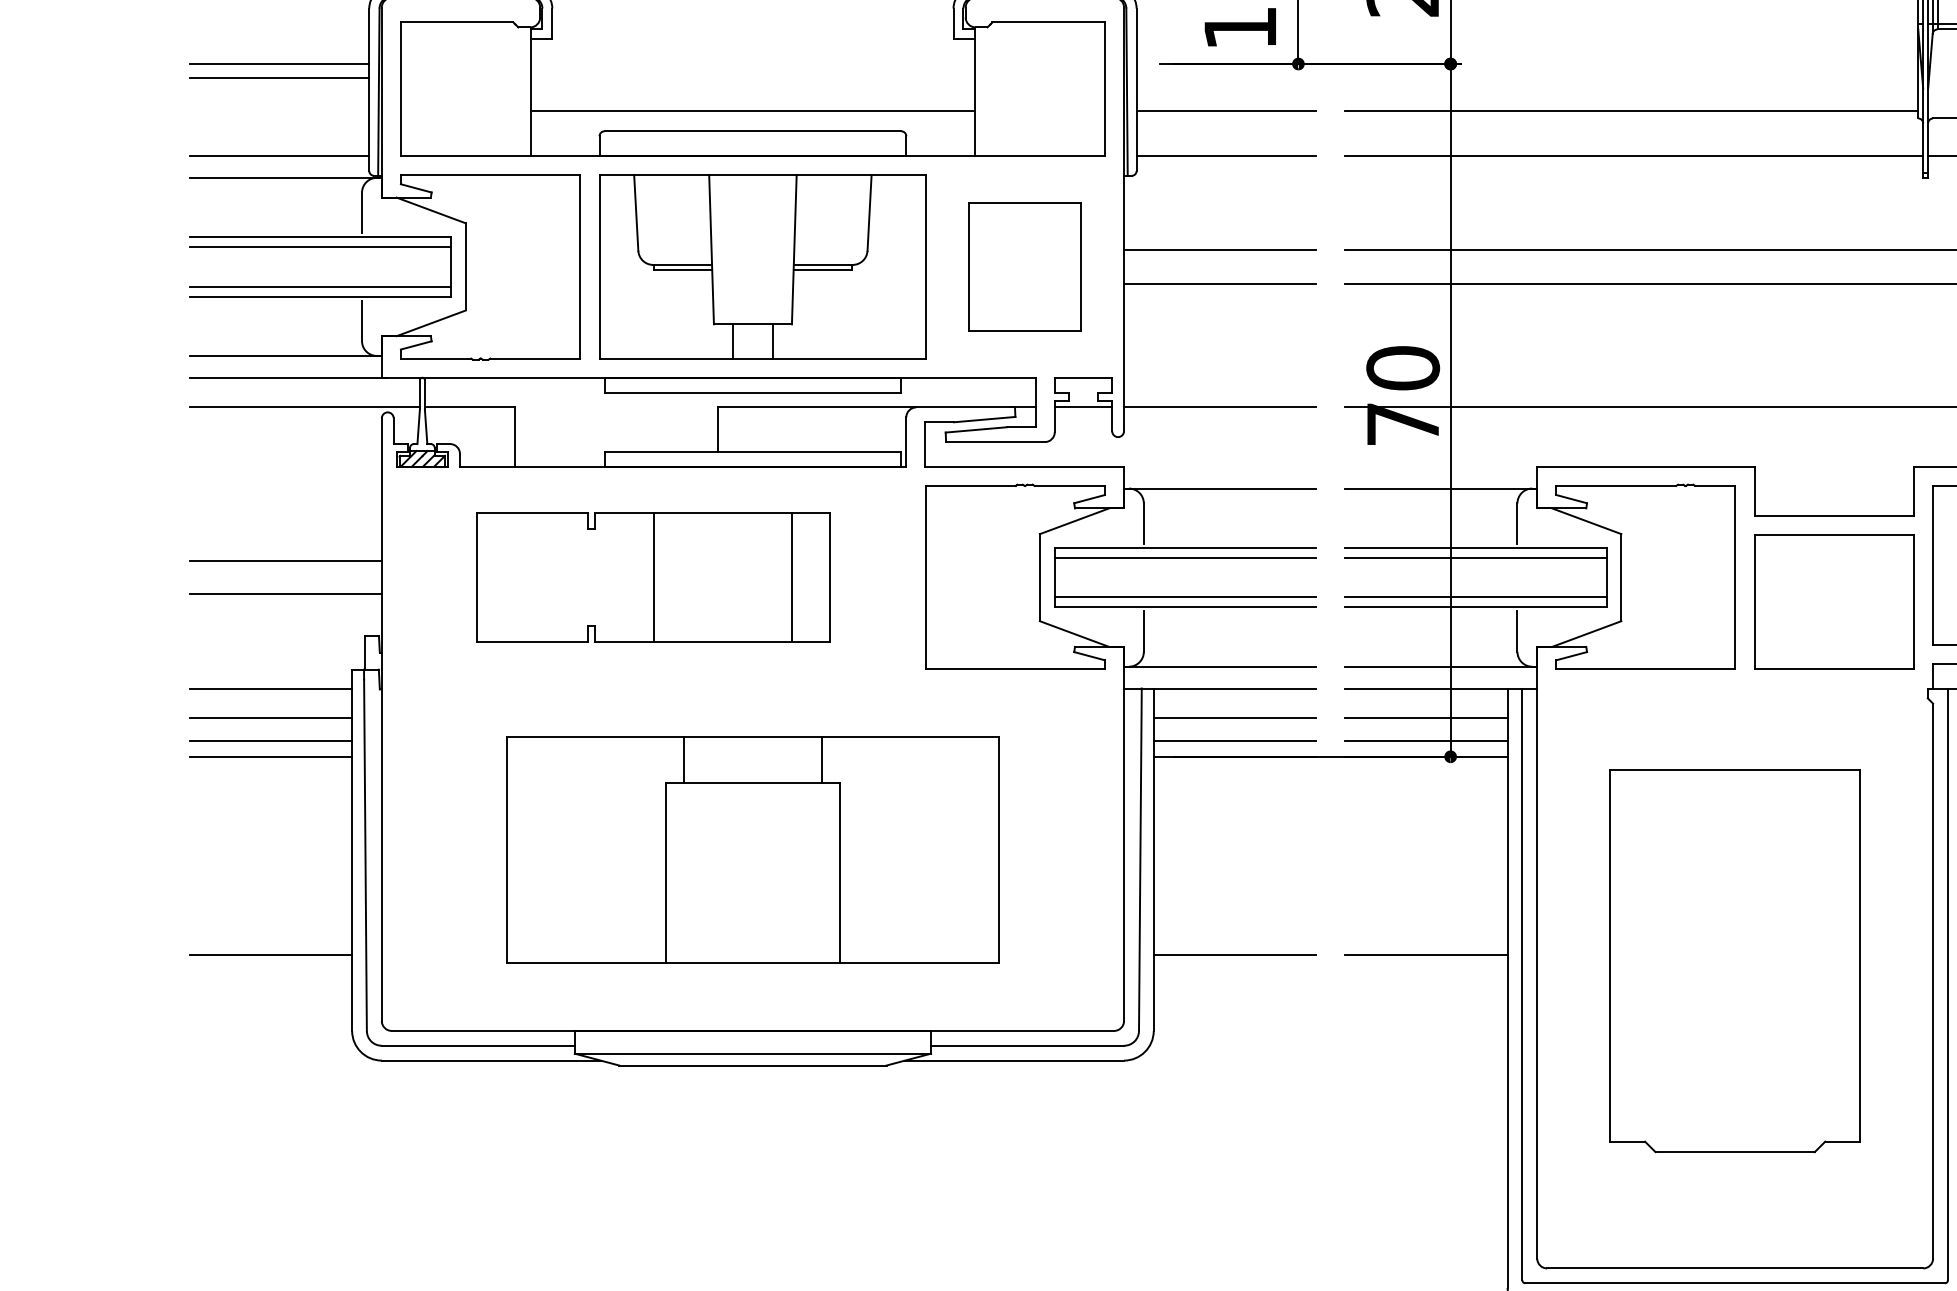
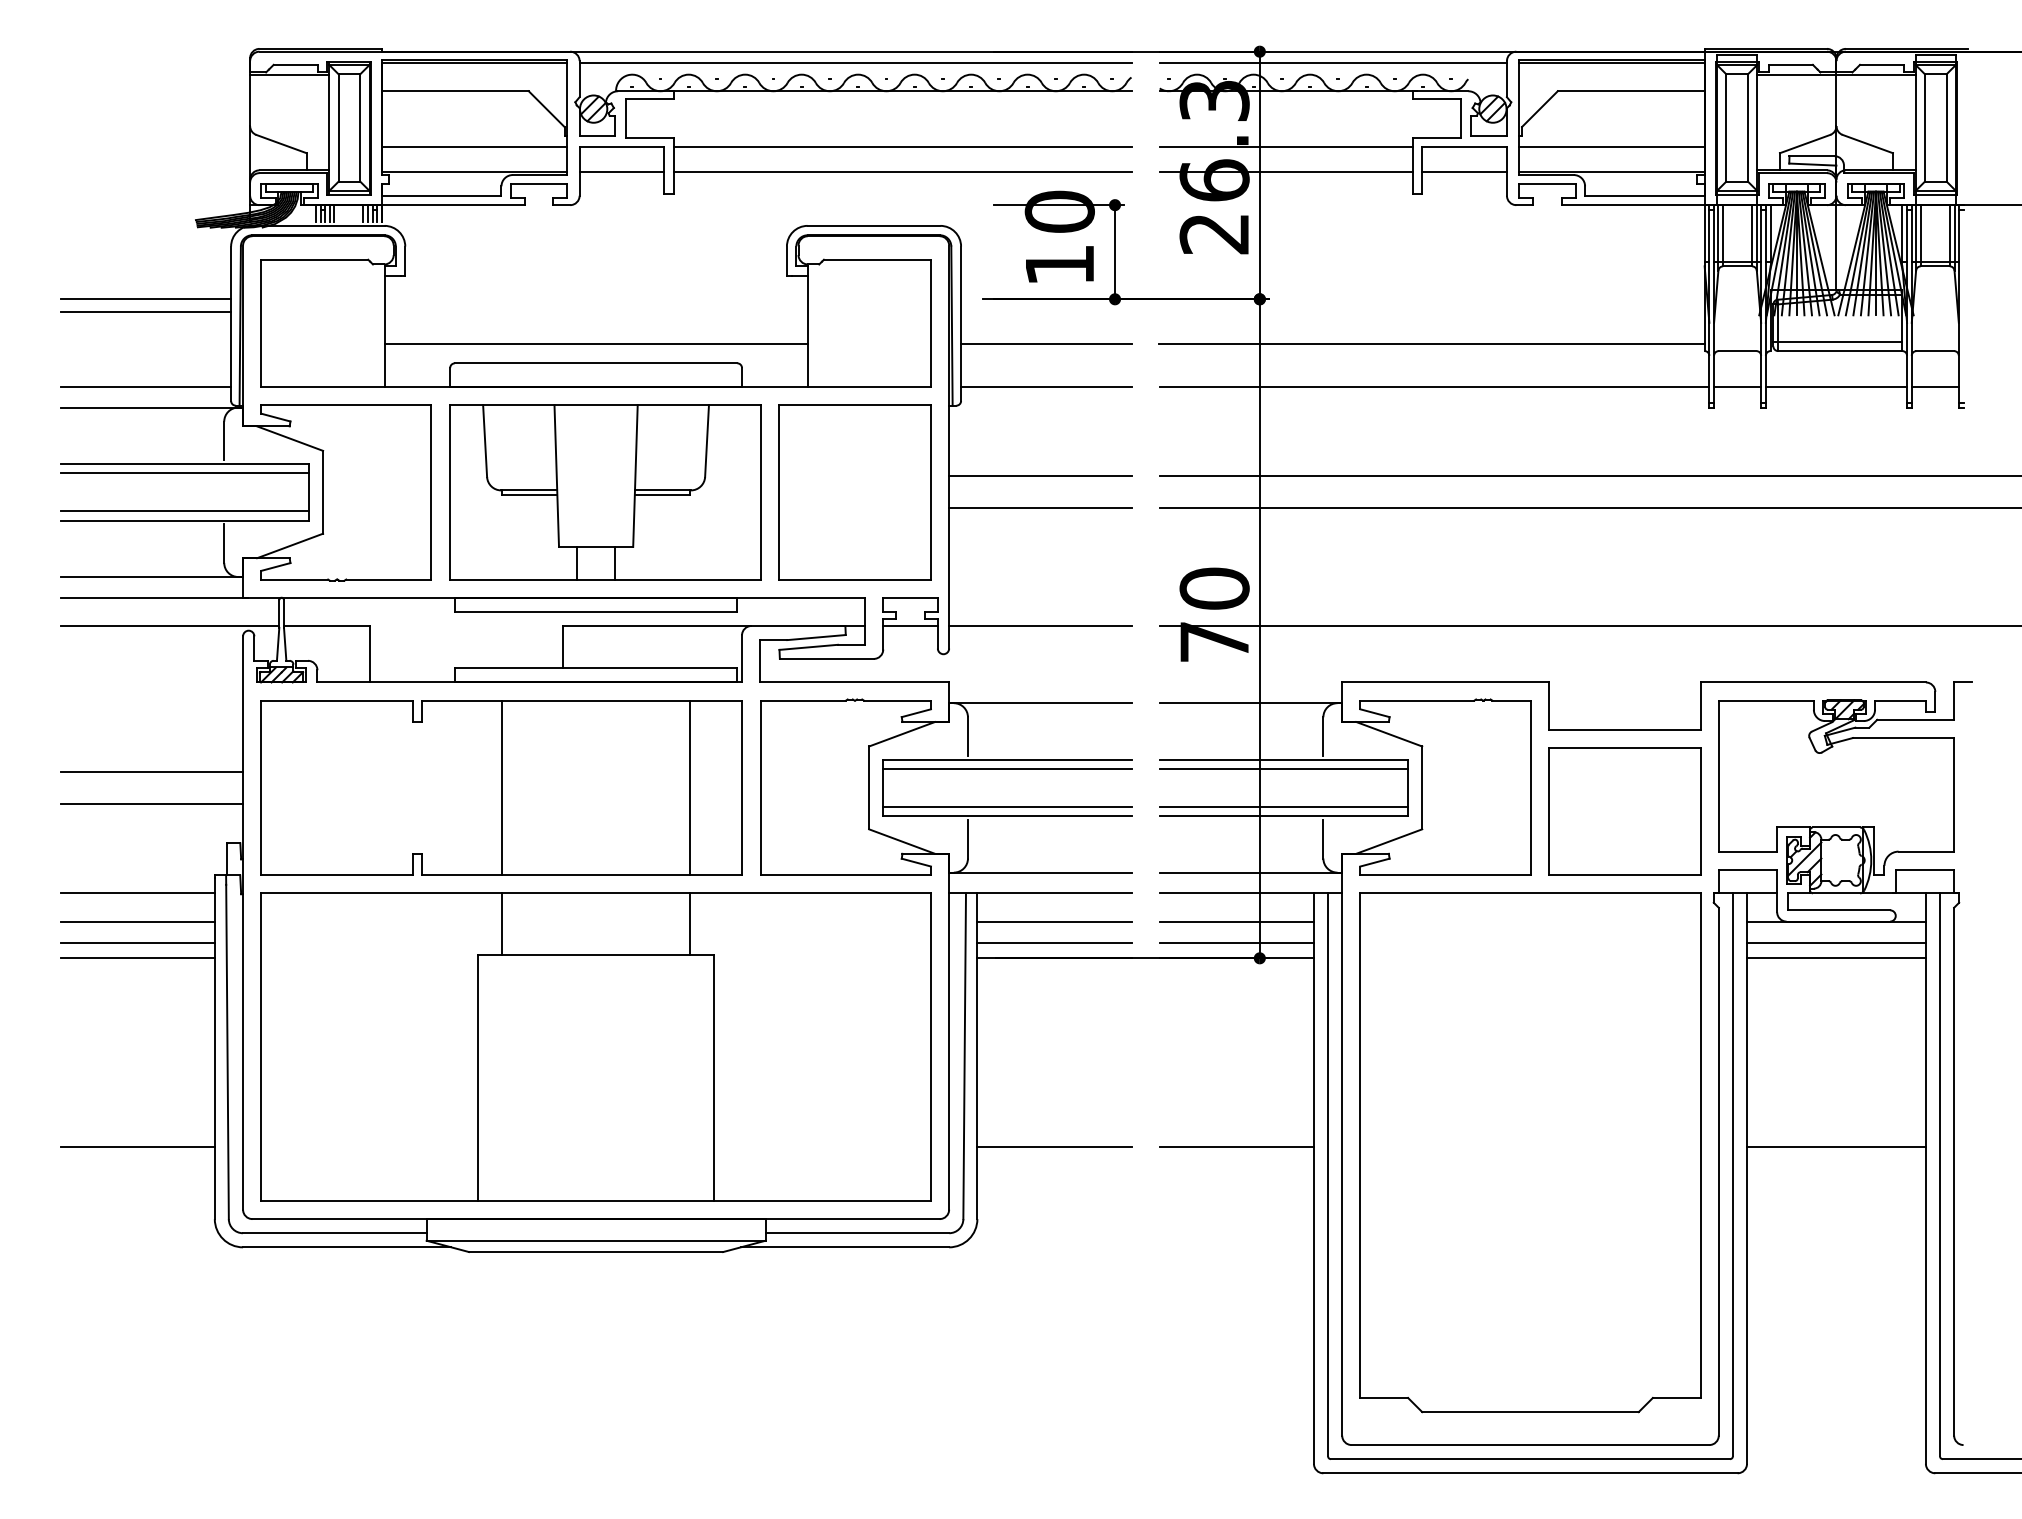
part: (1024, 267) -> (854, 492), size x1.43
part: (653, 577) -> (501, 787), size x1.43
part: (752, 849) -> (595, 1046), size x1.43
part: (1735, 960) -> (1530, 1152), size x1.43

